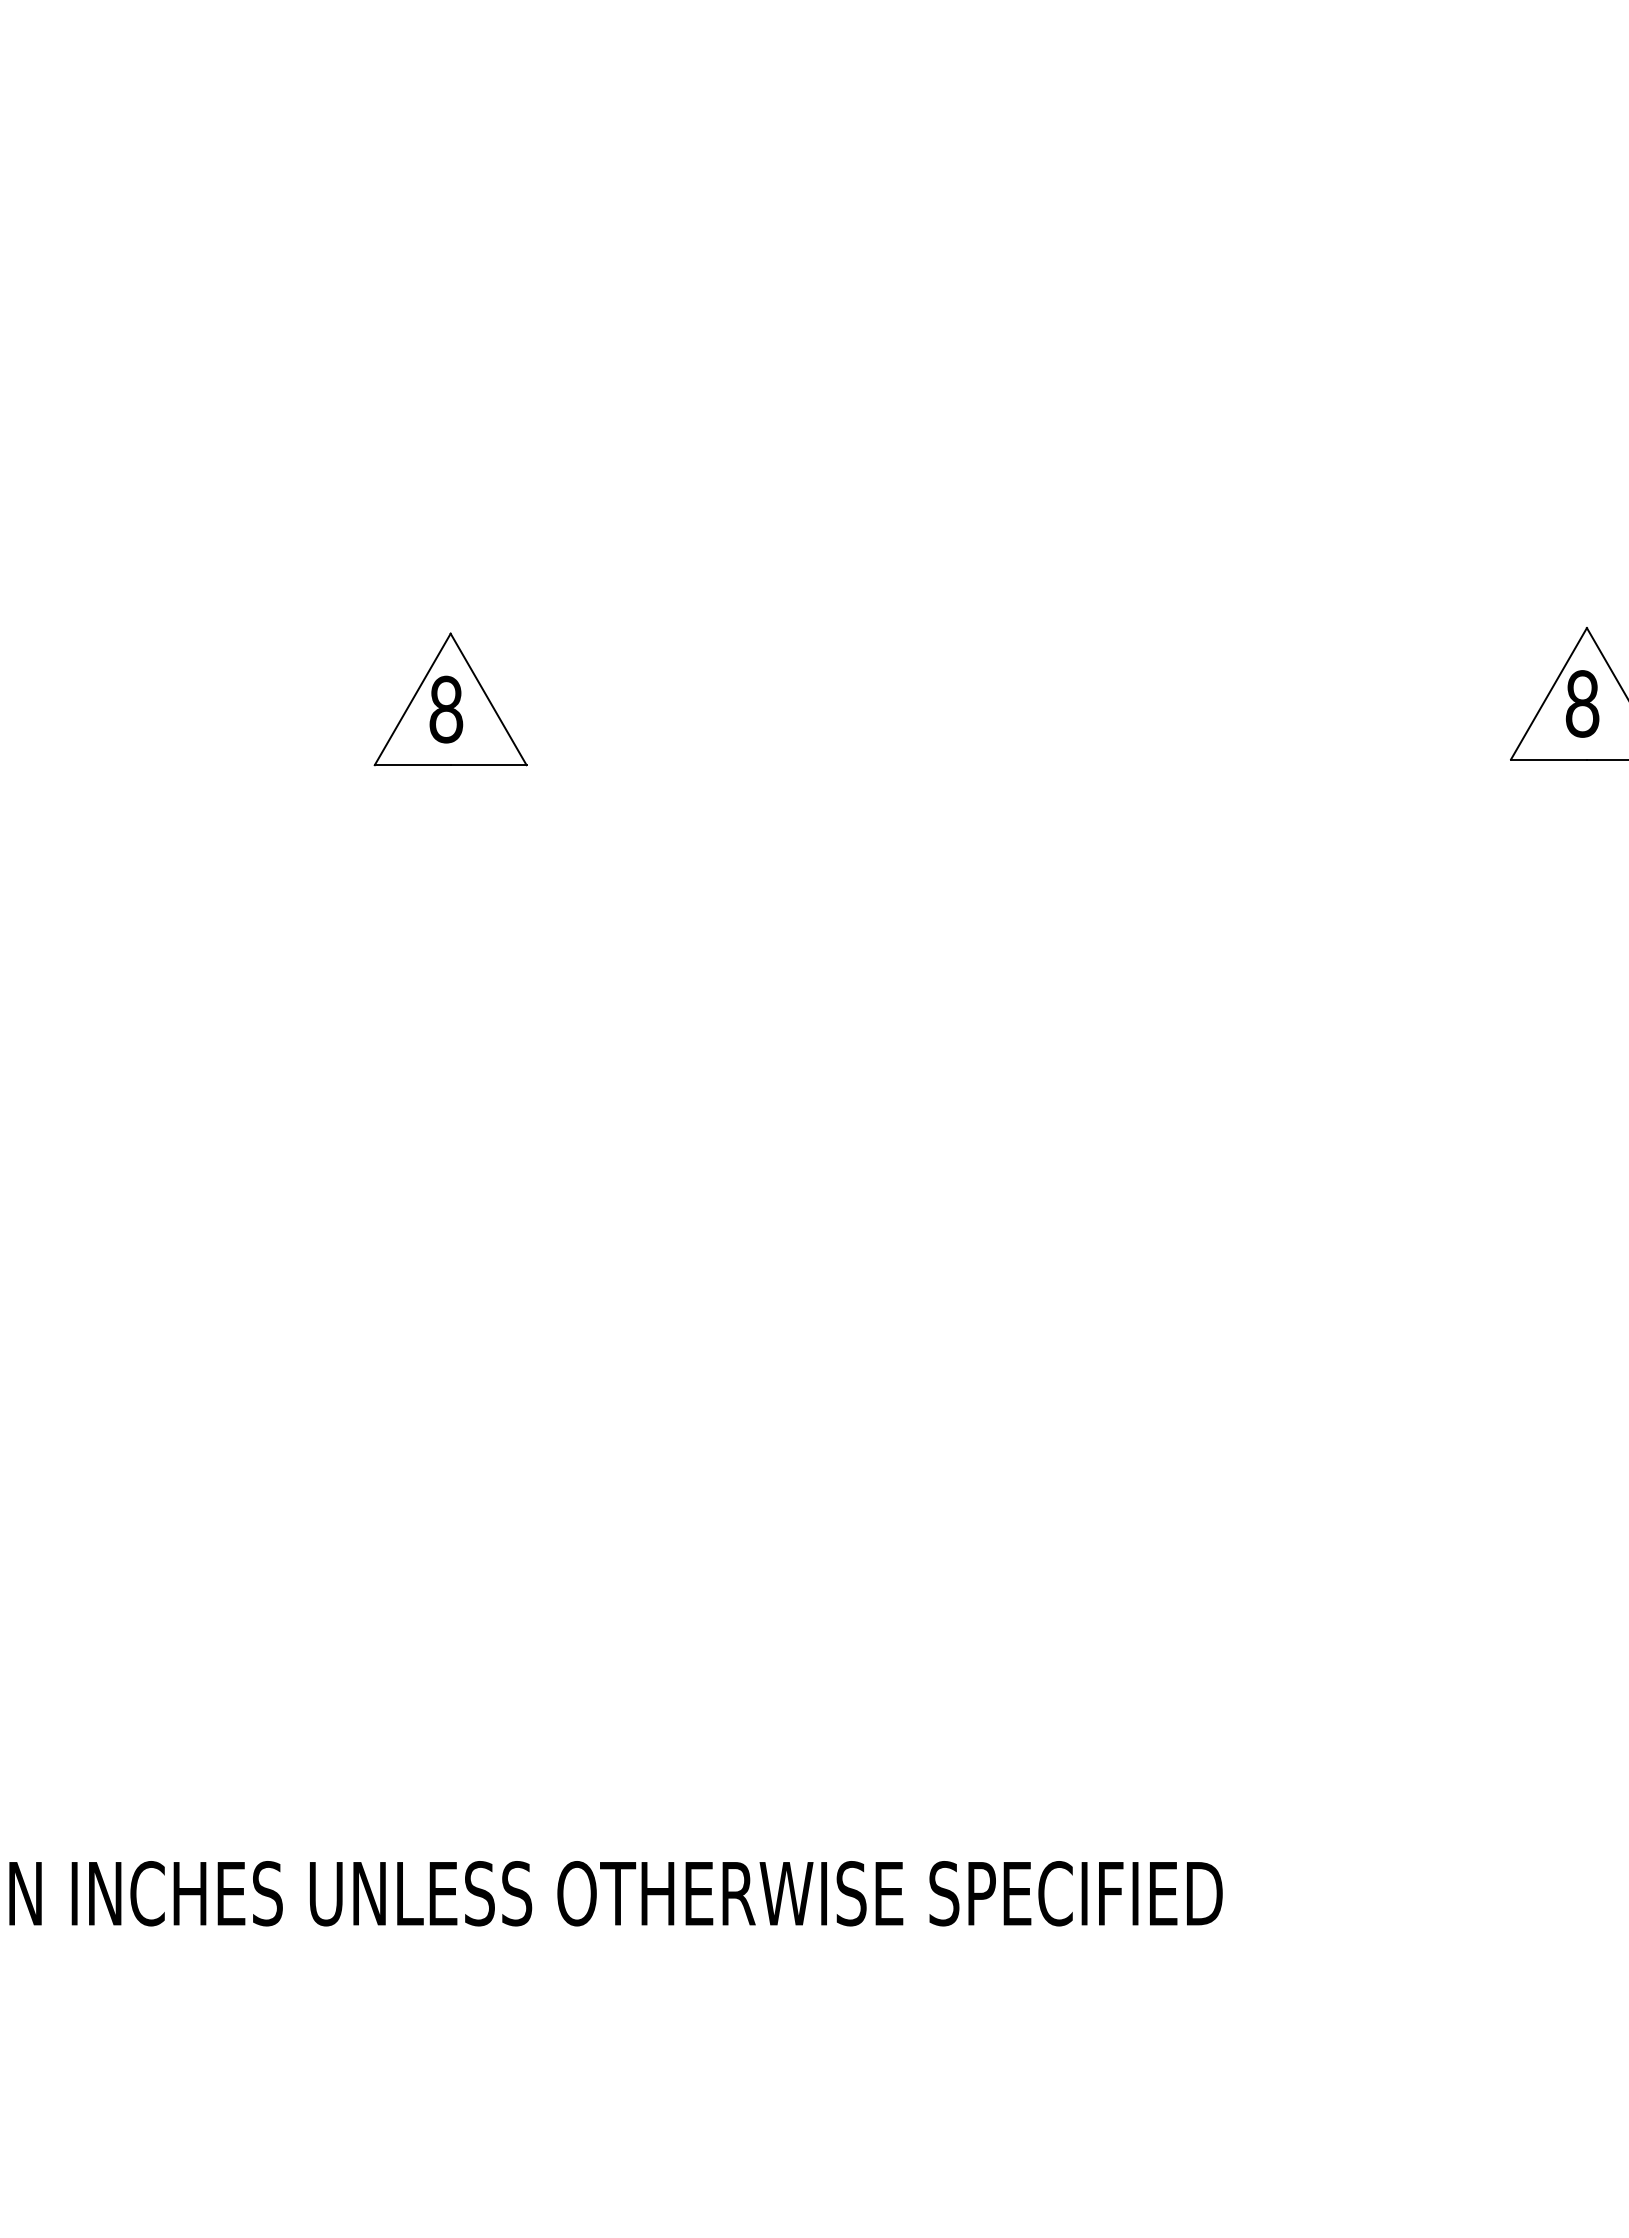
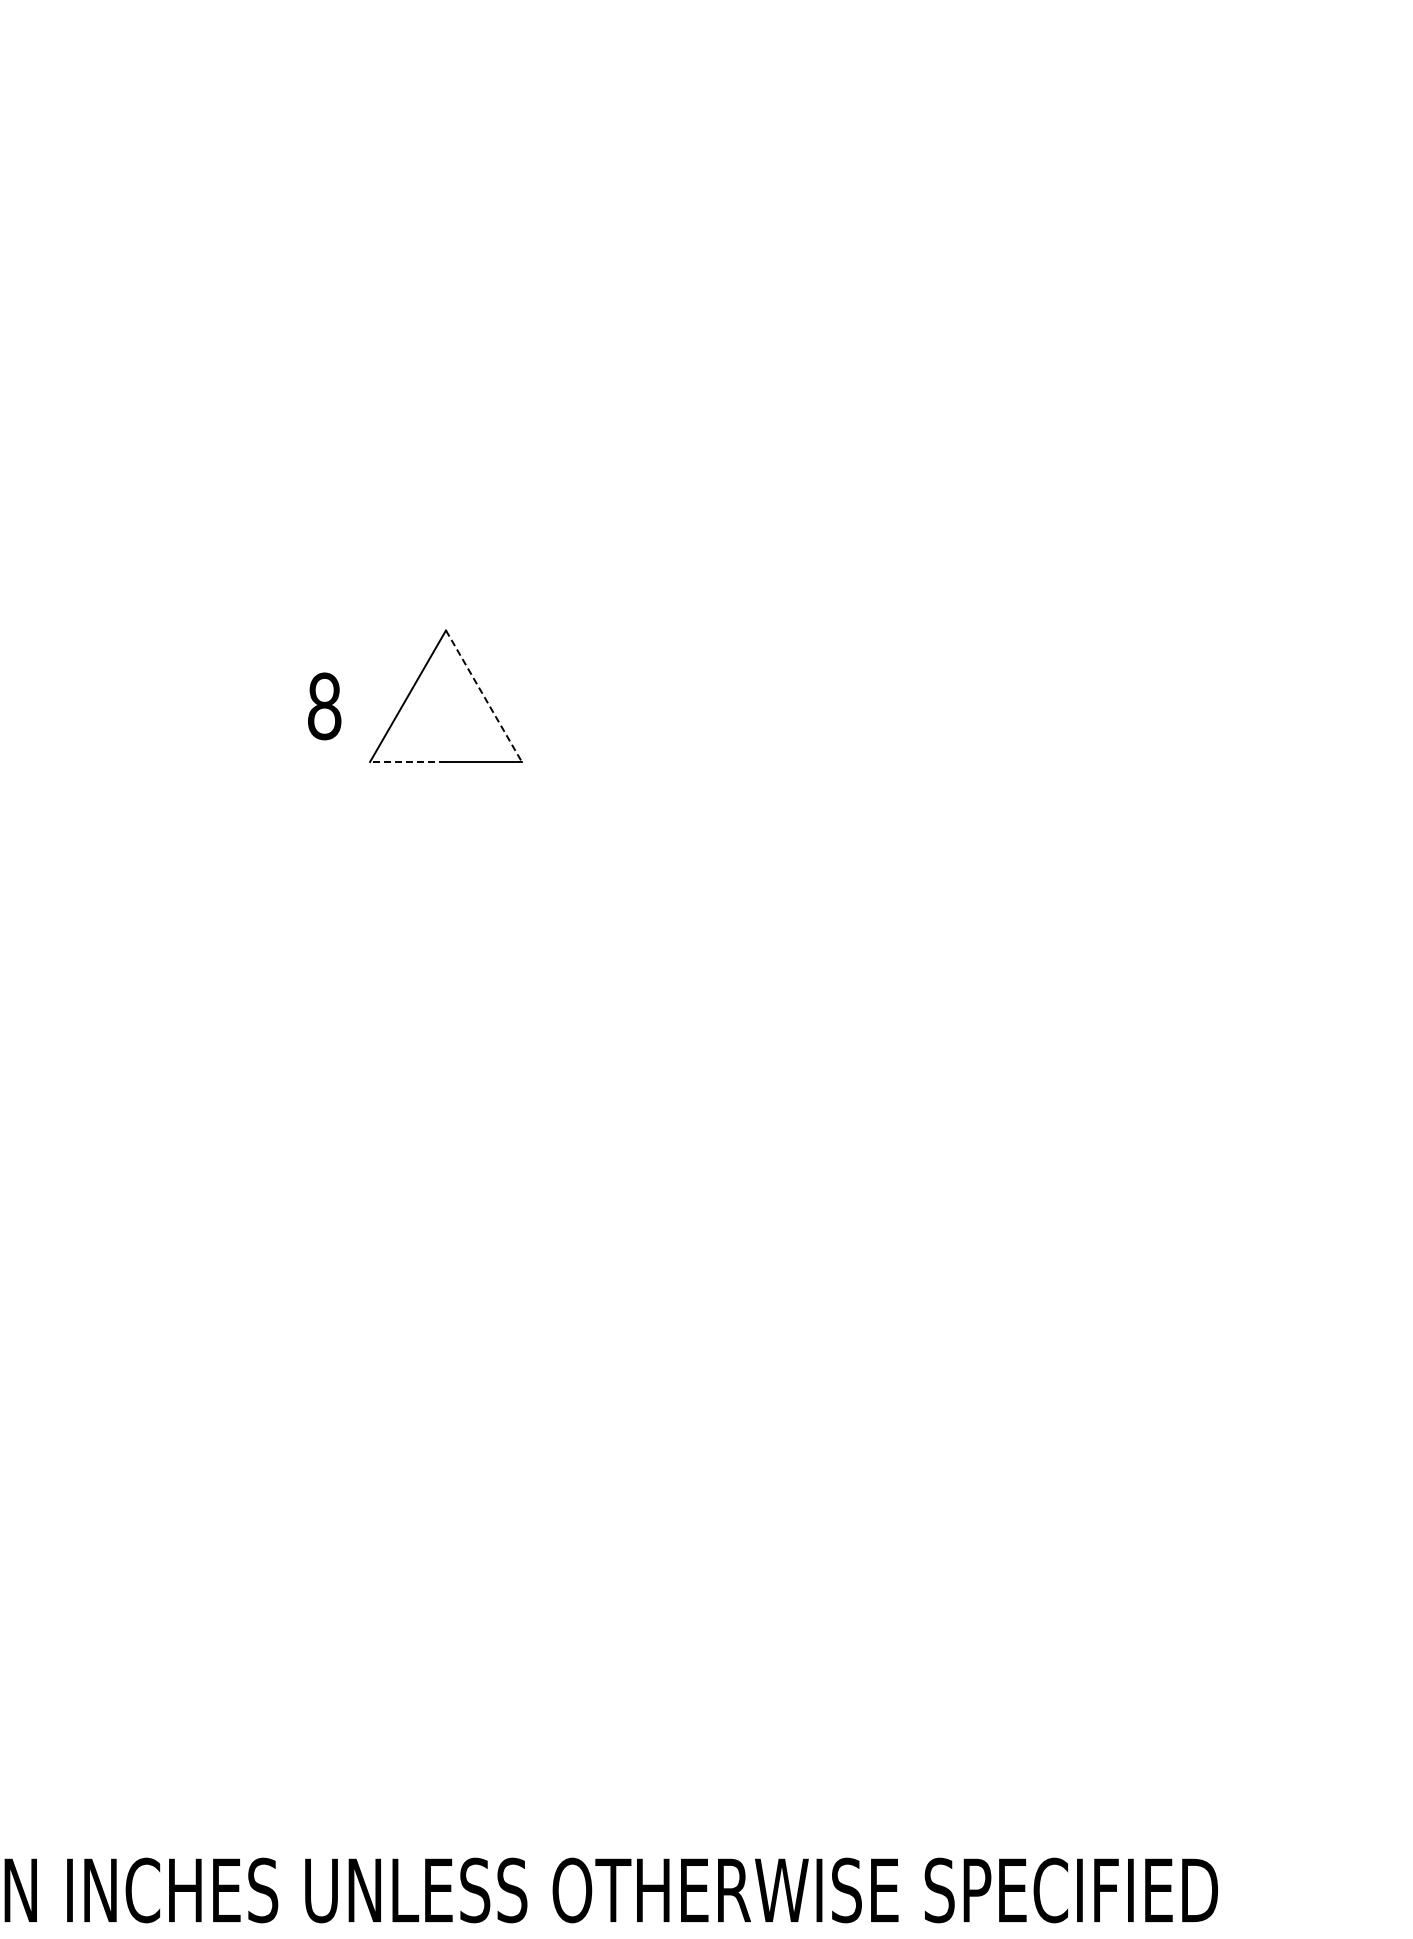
line: (488, 699) -> (483, 696), solid -> dashed
text: (446, 709) -> (324, 706), moved
line: (412, 765) -> (407, 762), solid -> dashed

